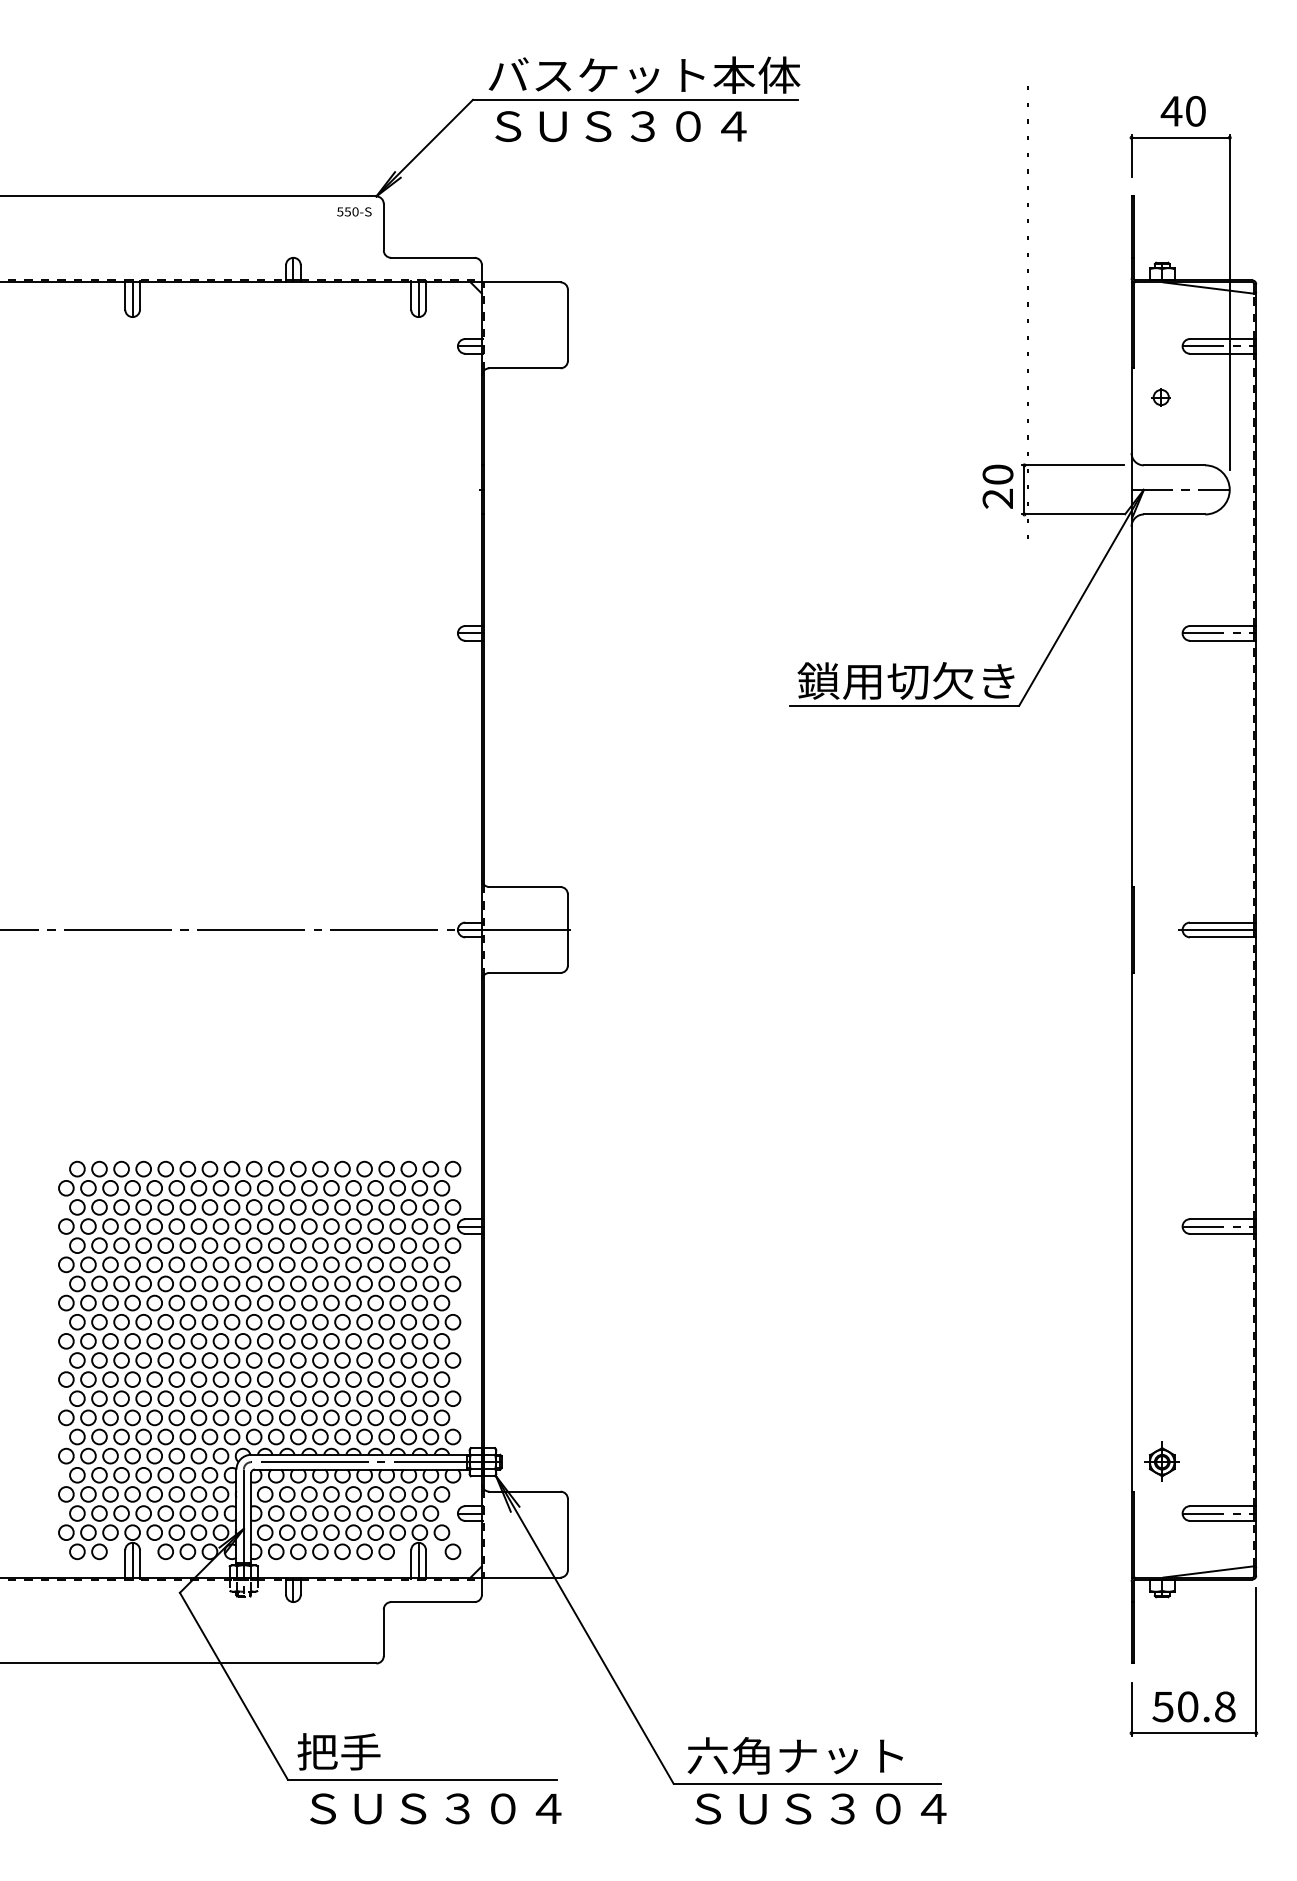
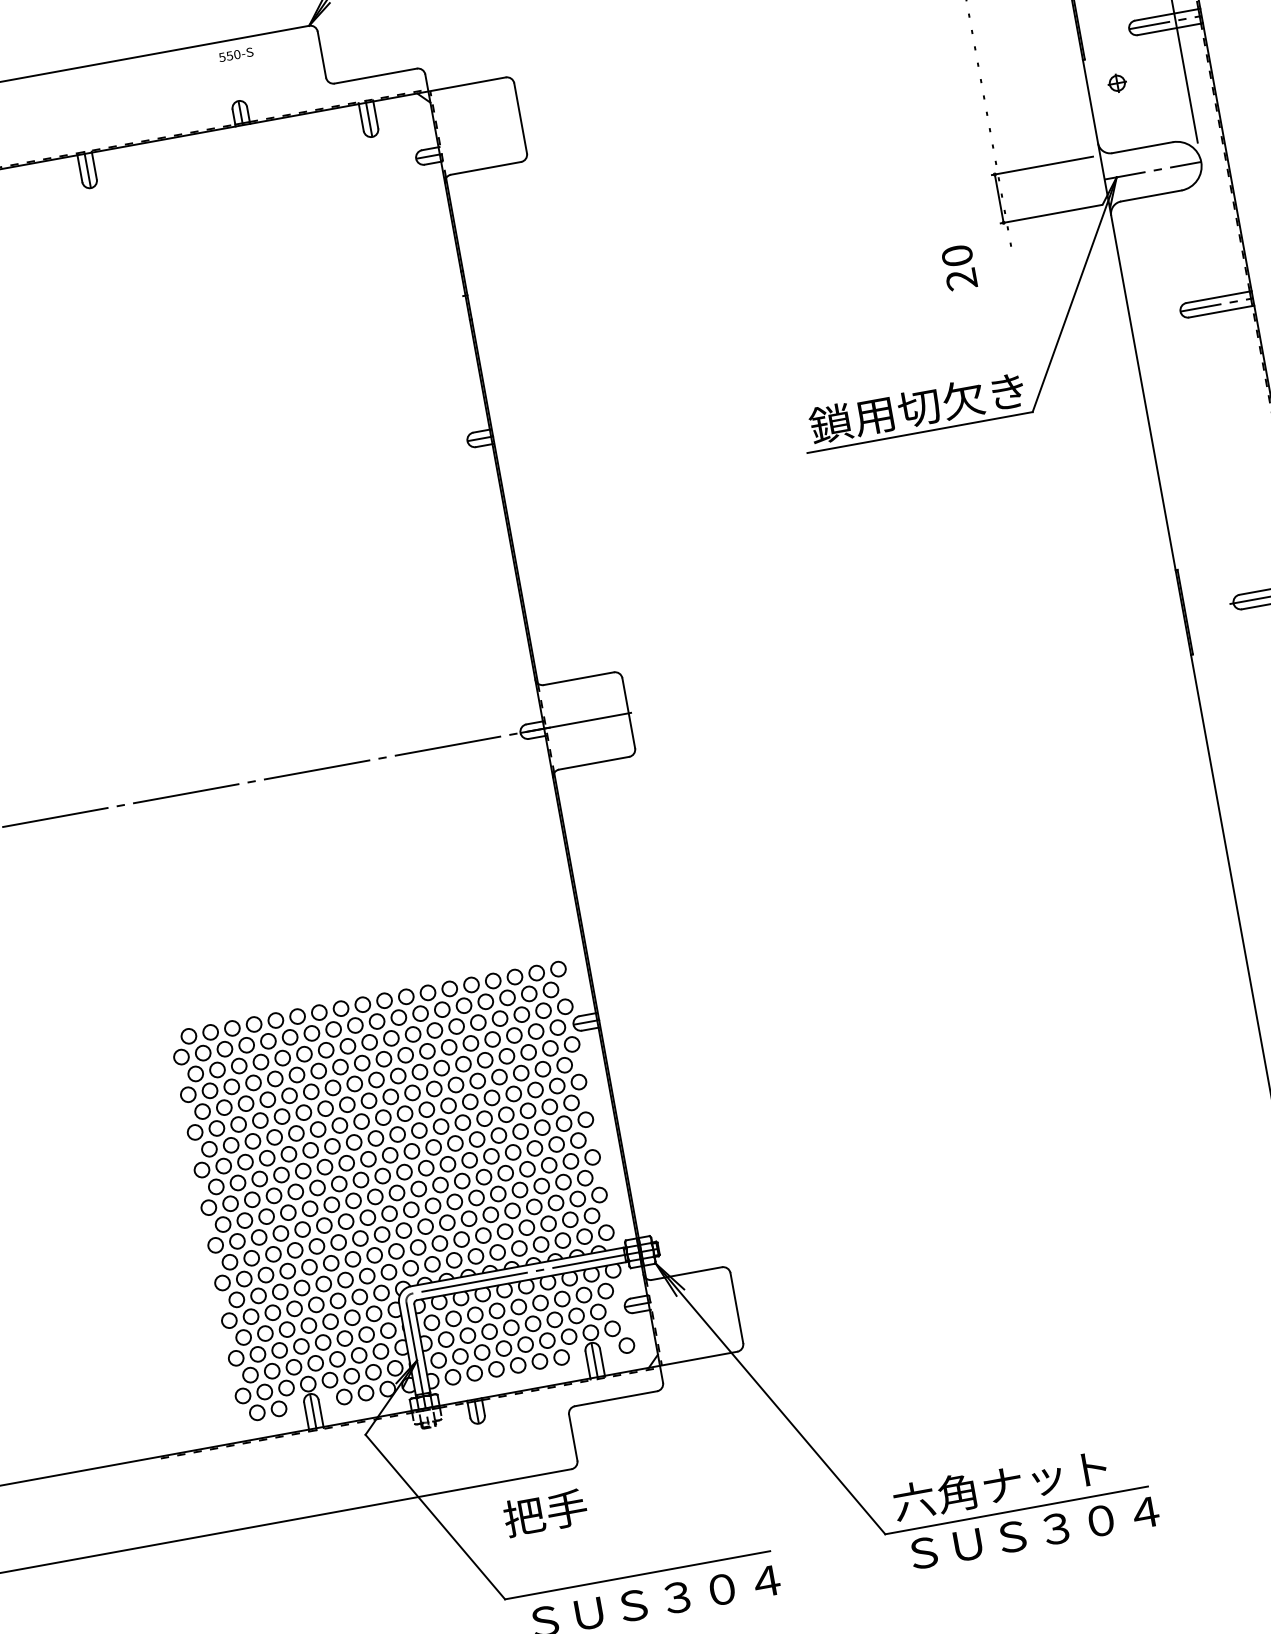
text: (354, 211) -> (236, 54), moved
text: (997, 486) -> (958, 267), moved
text: (338, 1751) -> (544, 1512), moved

